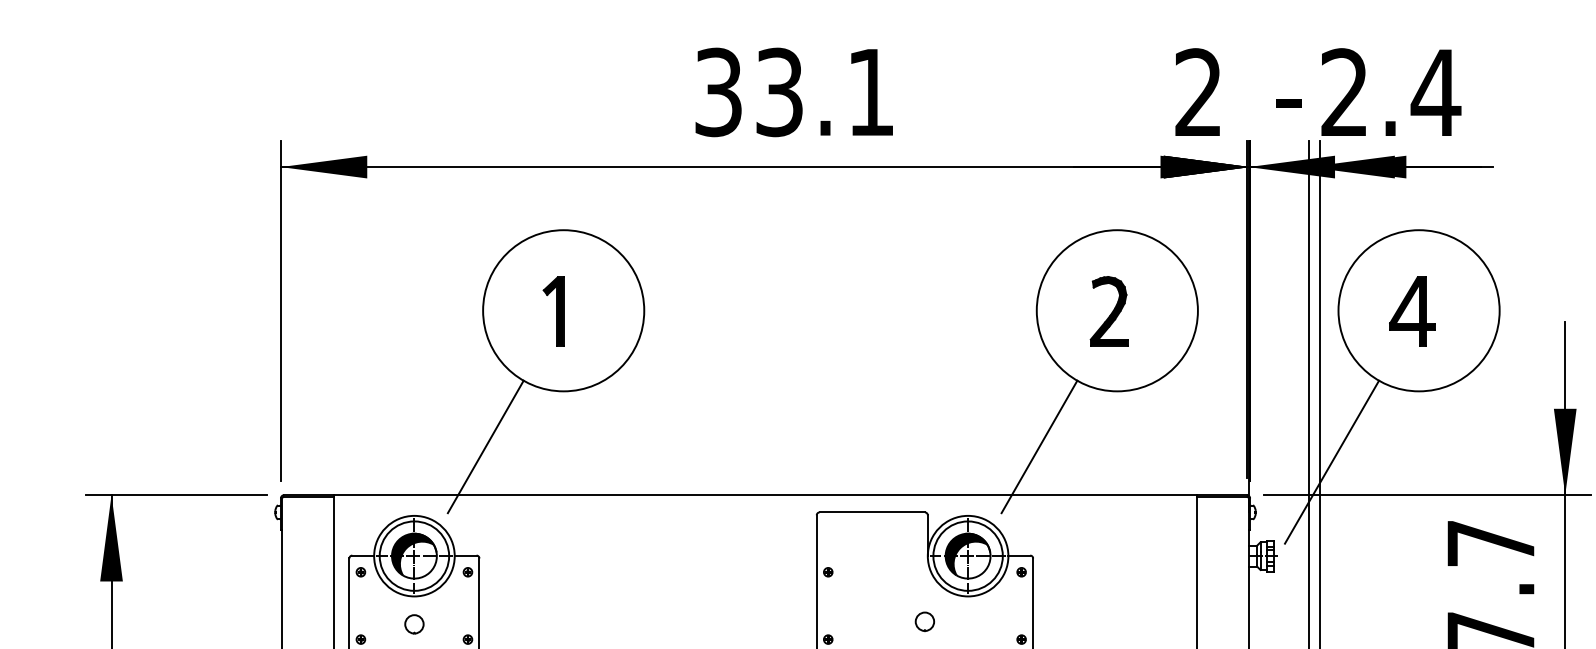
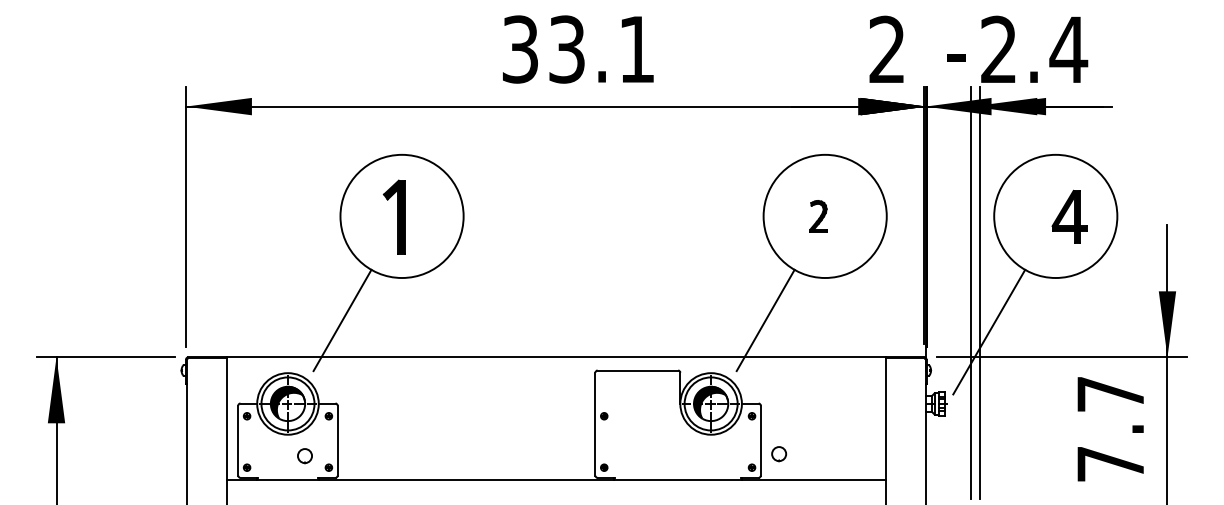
part: (552, 310) -> (393, 216), size x1.4
part: (1108, 310) -> (818, 216), size x0.6
part: (1412, 310) -> (1069, 216), moved
part: (925, 622) -> (779, 454), moved
part: (413, 624) -> (304, 456), moved

